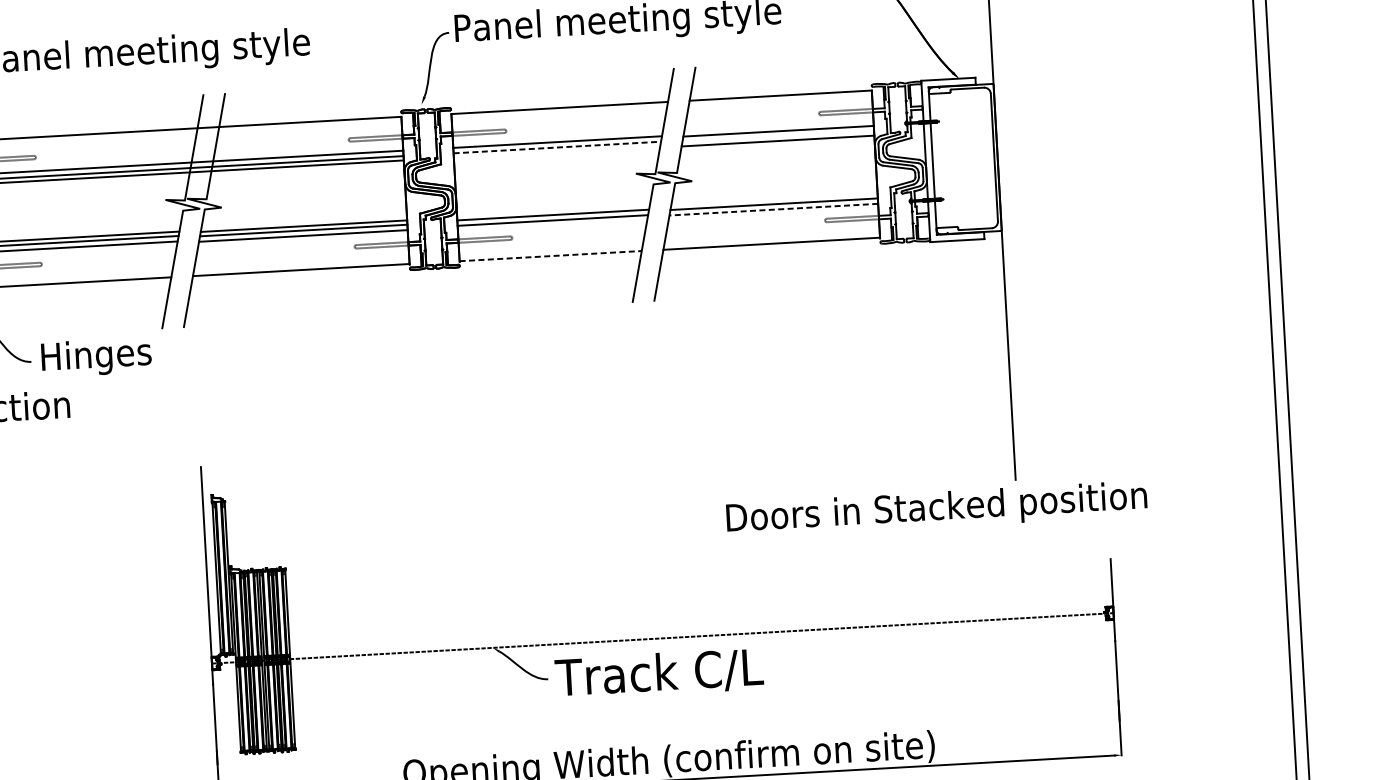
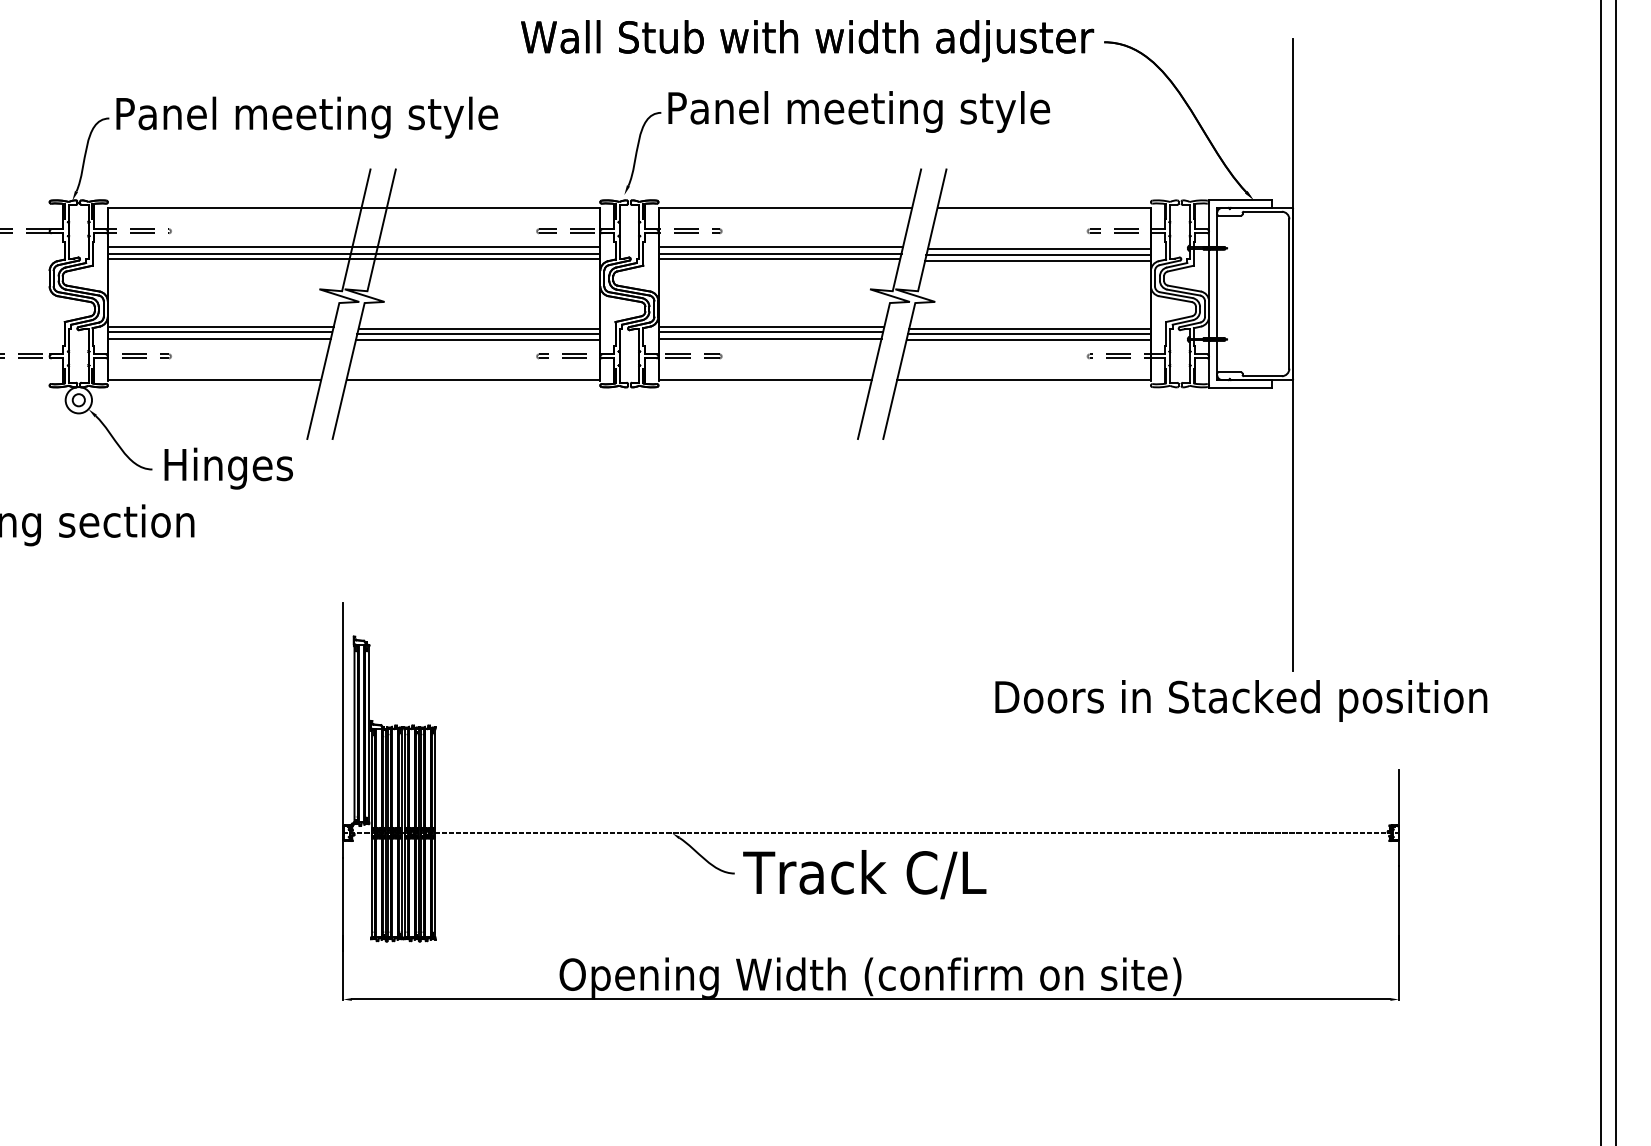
line: (778, 136) -> (1038, 255), added
line: (557, 147) -> (780, 253), dashed -> solid
line: (557, 151) -> (779, 258), added
line: (774, 199) -> (1029, 328), added
line: (773, 209) -> (1028, 340), dashed -> solid
line: (553, 210) -> (771, 327), added
line: (550, 255) -> (765, 379), dashed -> solid
text: (937, 509) -> (1241, 700), moved

